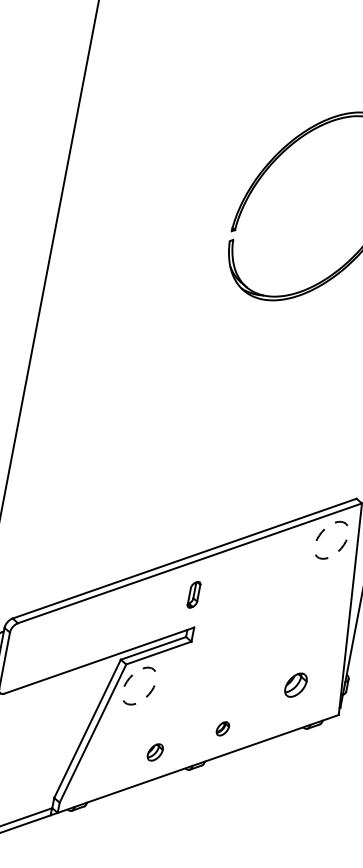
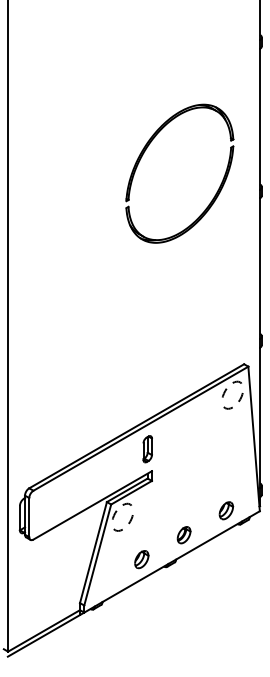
part: (193, 595) -> (147, 449), size x1.43
part: (296, 684) -> (226, 510), moved
part: (222, 728) -> (183, 535), size x1.67
part: (154, 752) -> (141, 559), size x1.43

